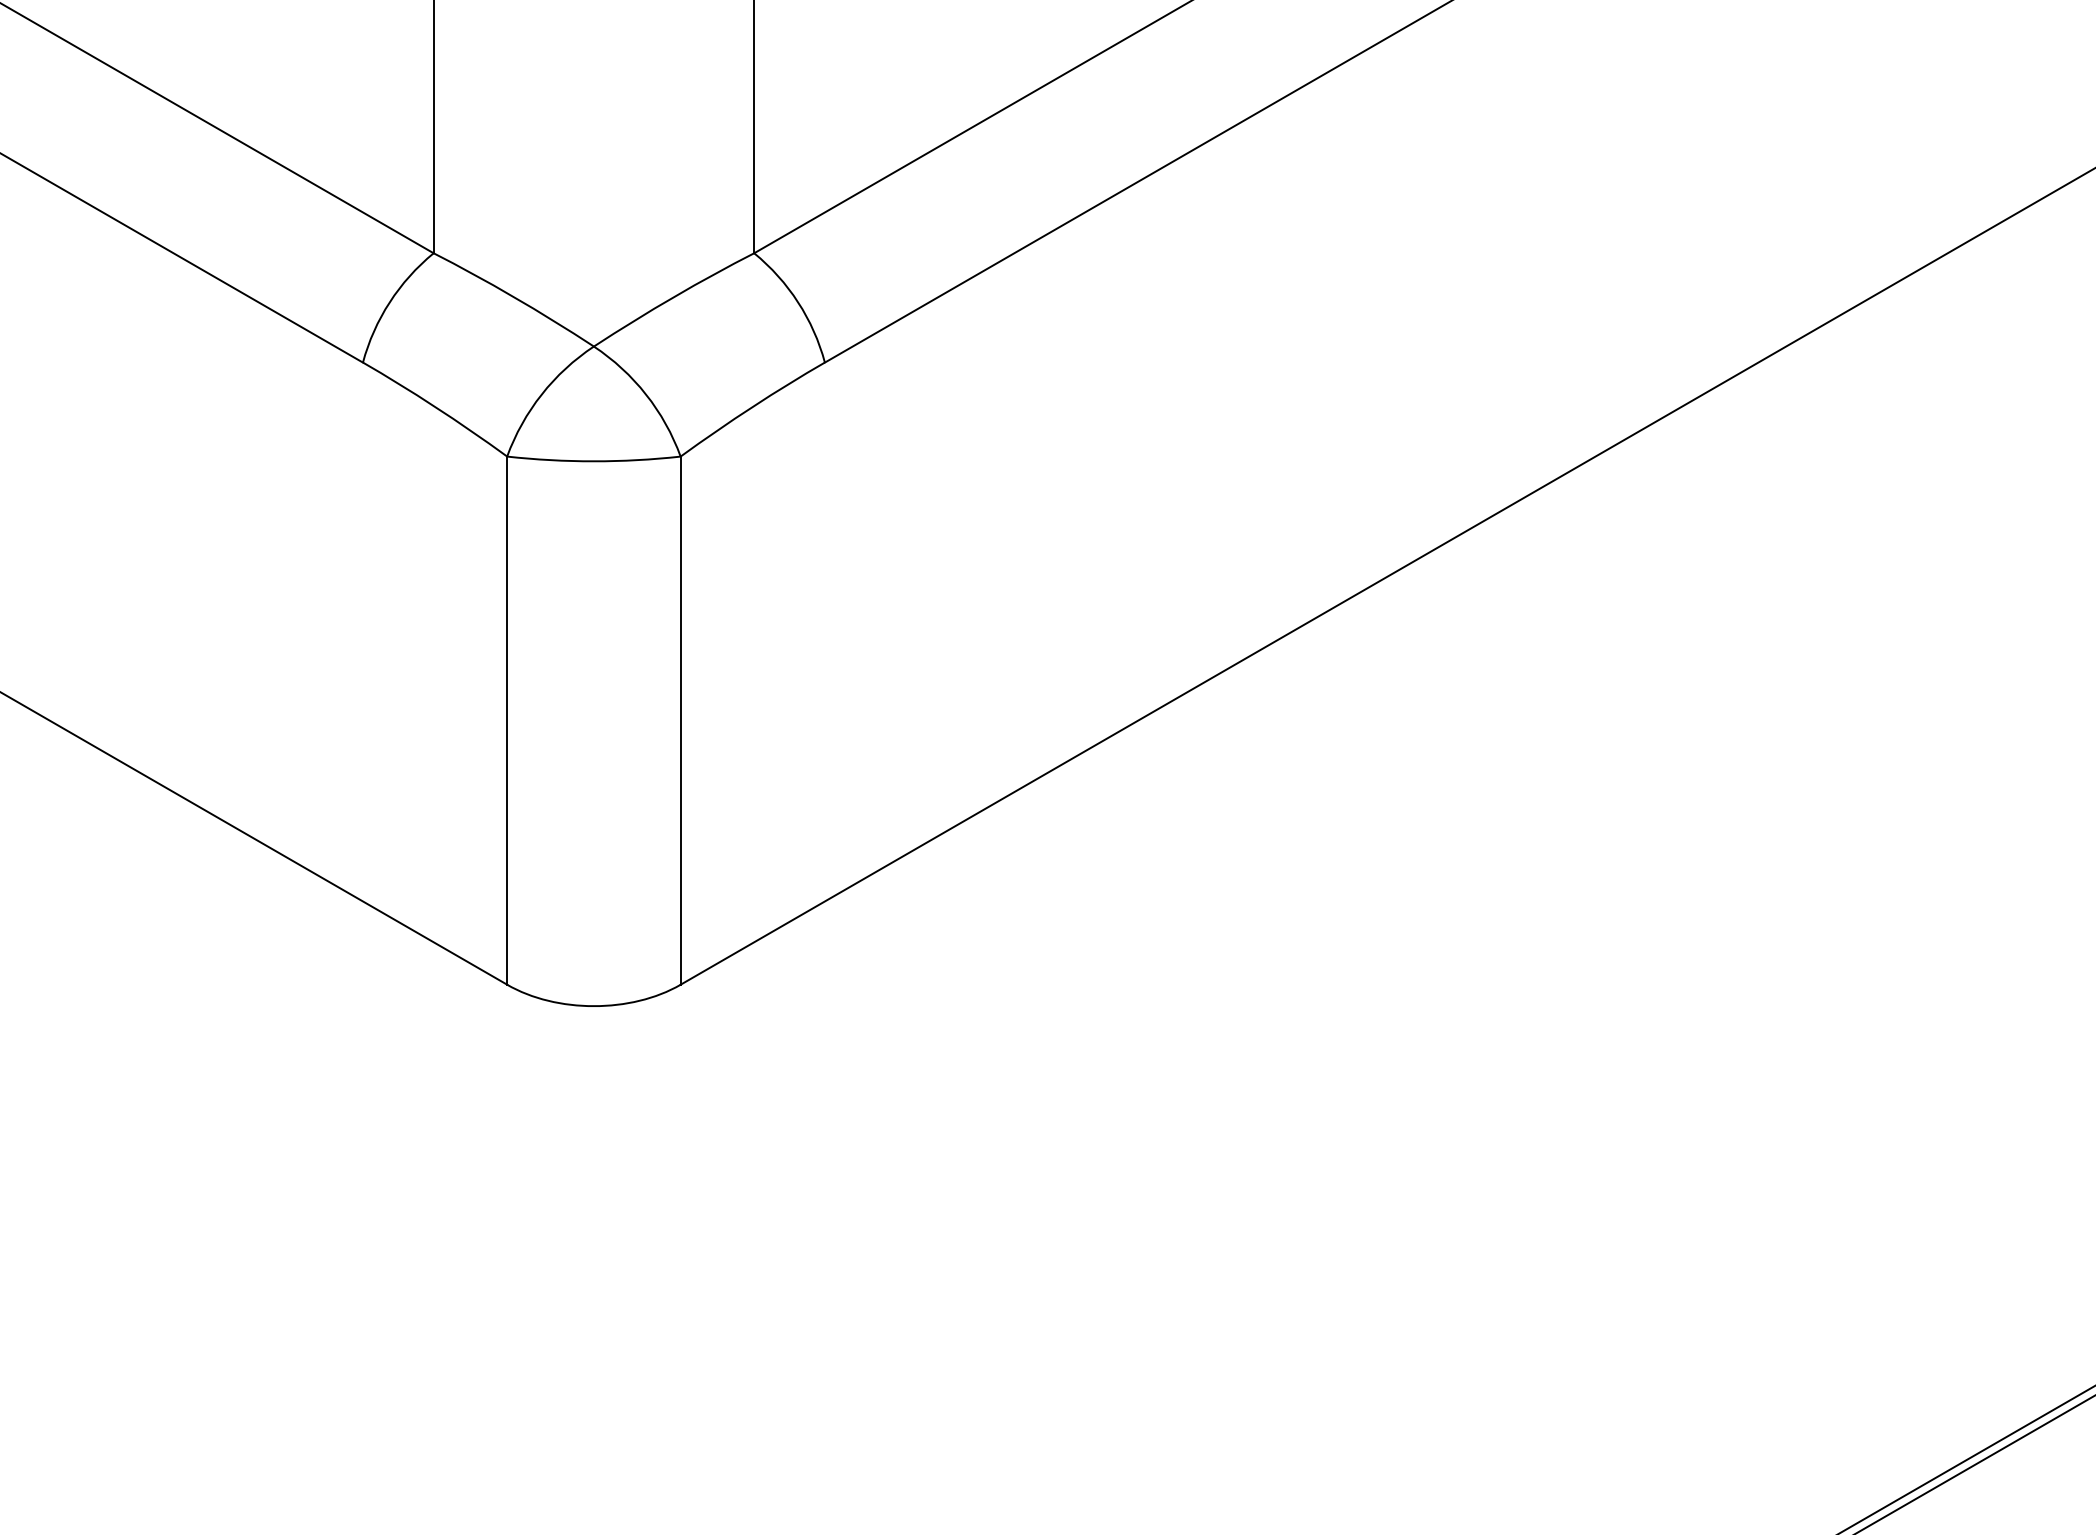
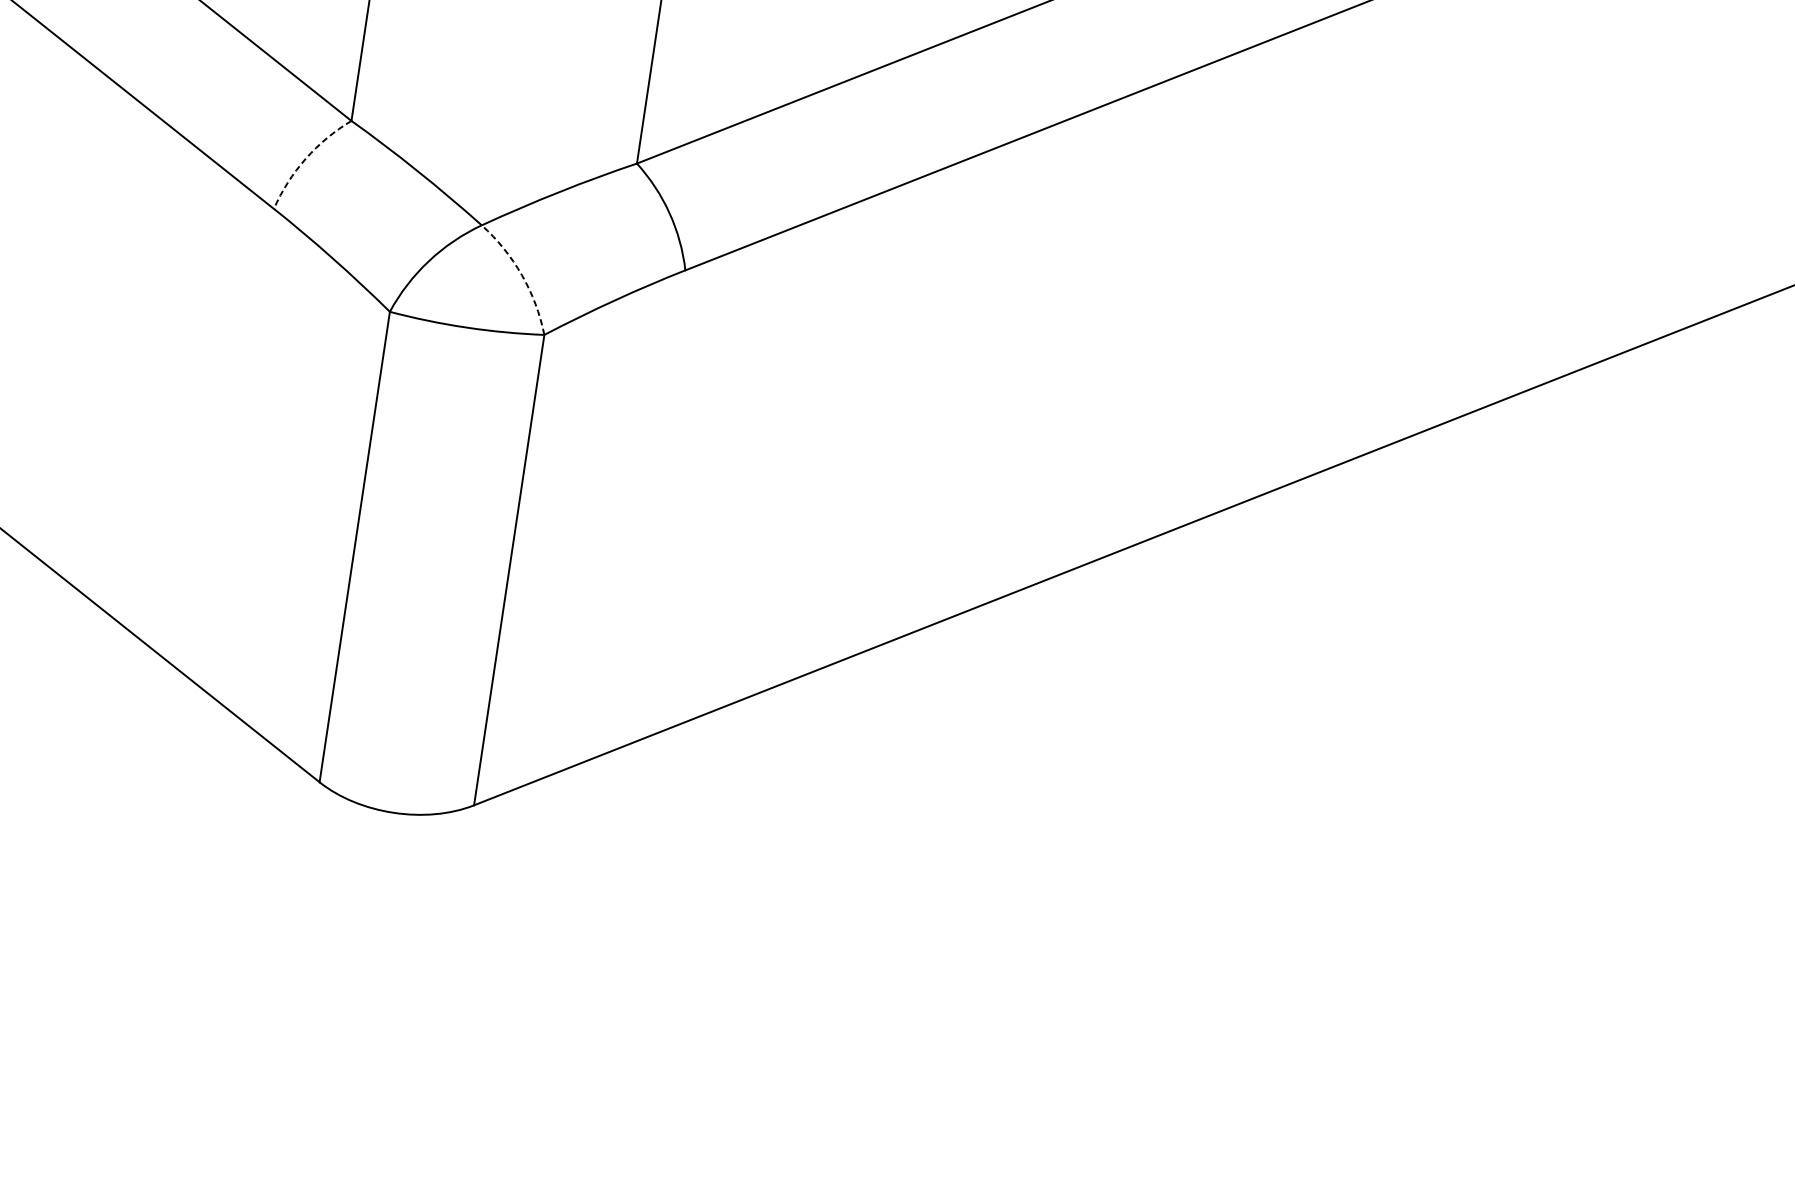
arc: (389, 302) -> (305, 158), solid -> dashed
arc: (646, 394) -> (522, 275), solid -> dashed

